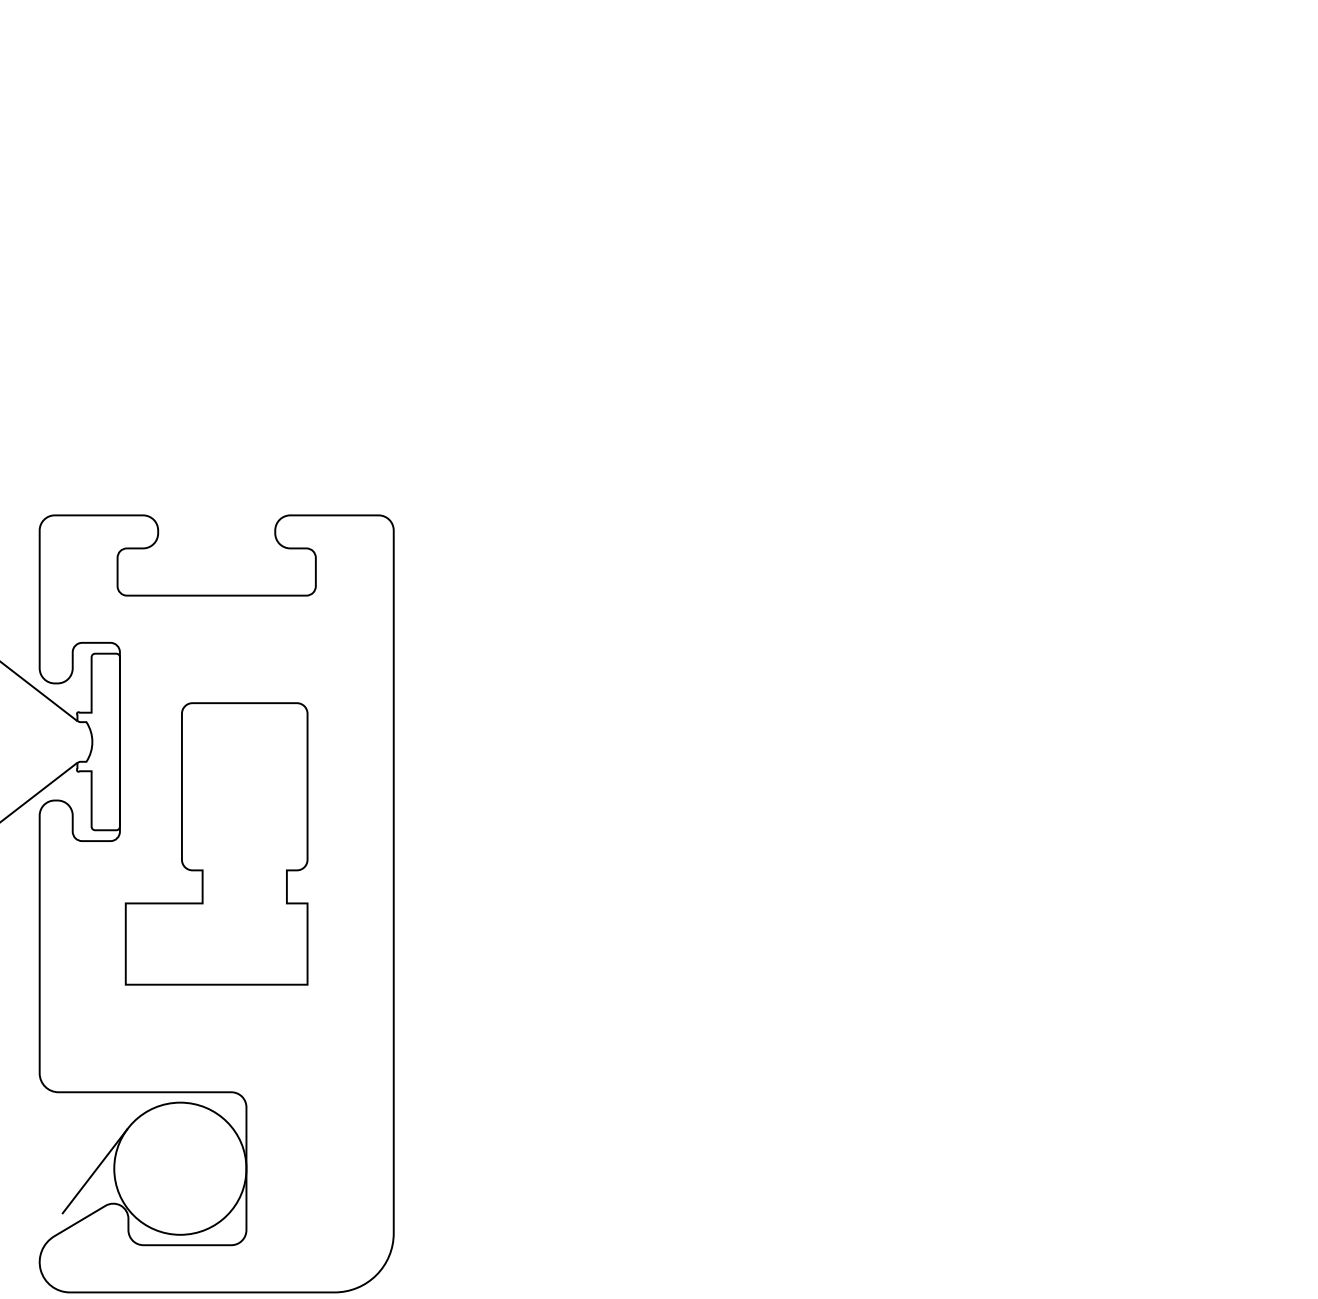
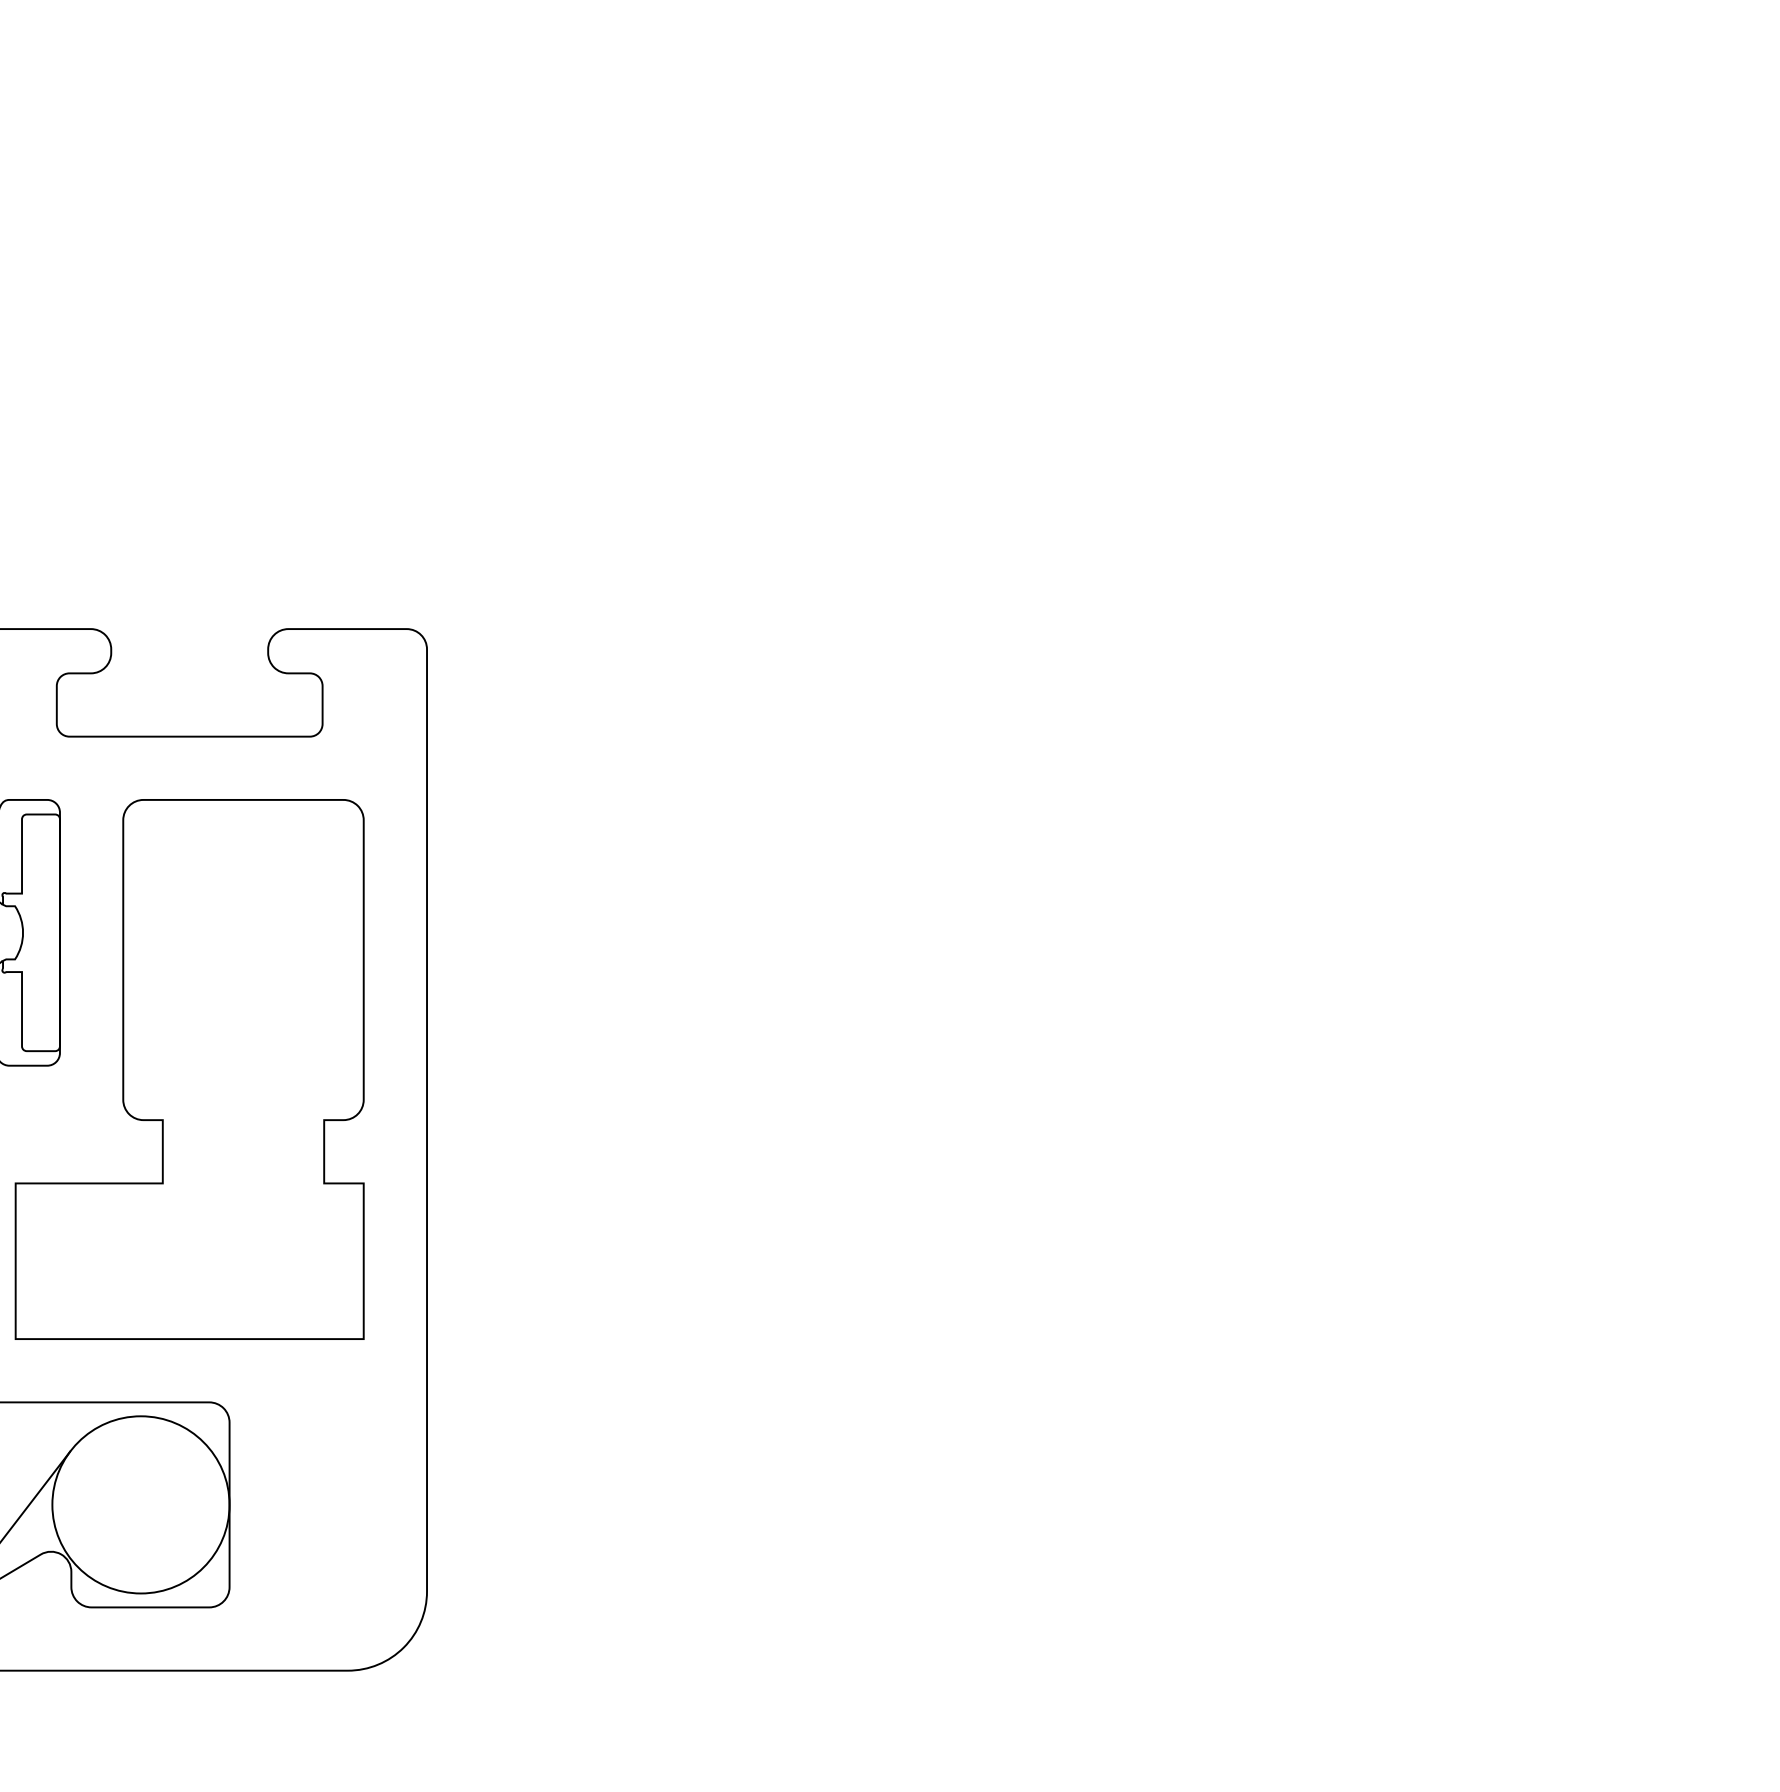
part: (216, 843) -> (189, 1069), size x1.43

